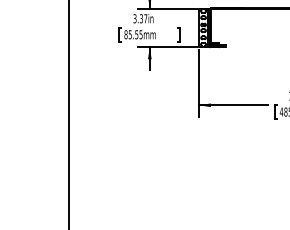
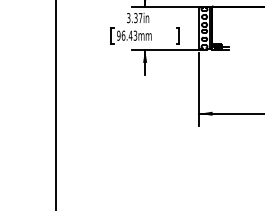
text: (133, 34) -> (127, 35), 85.55mm -> 96.43mm

